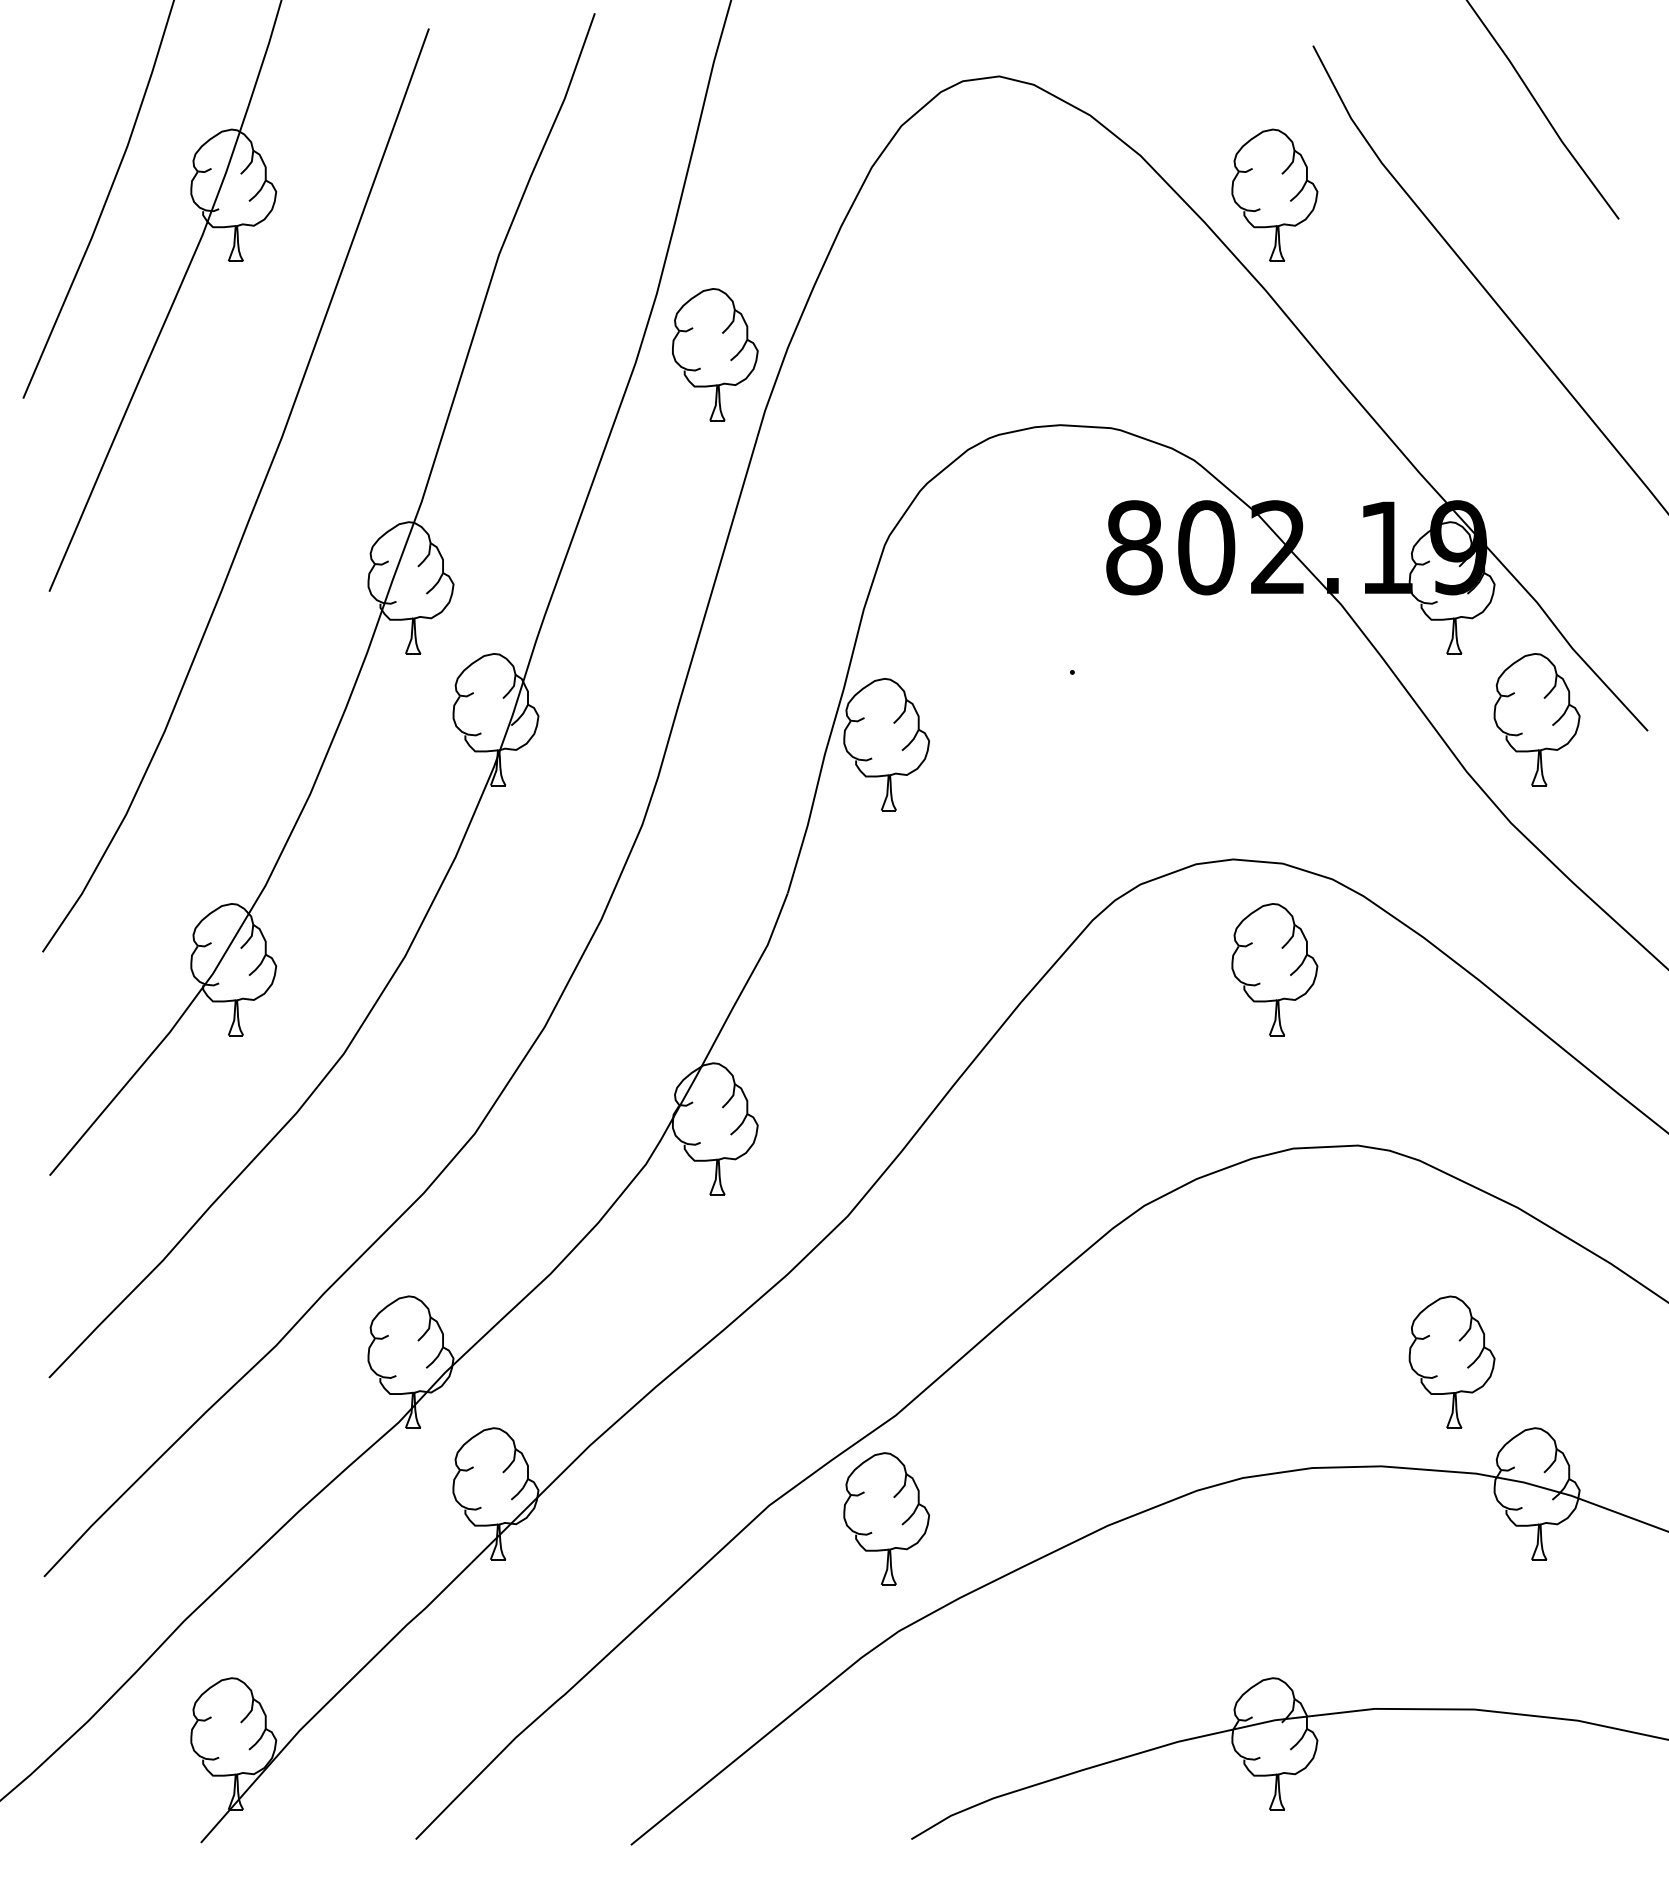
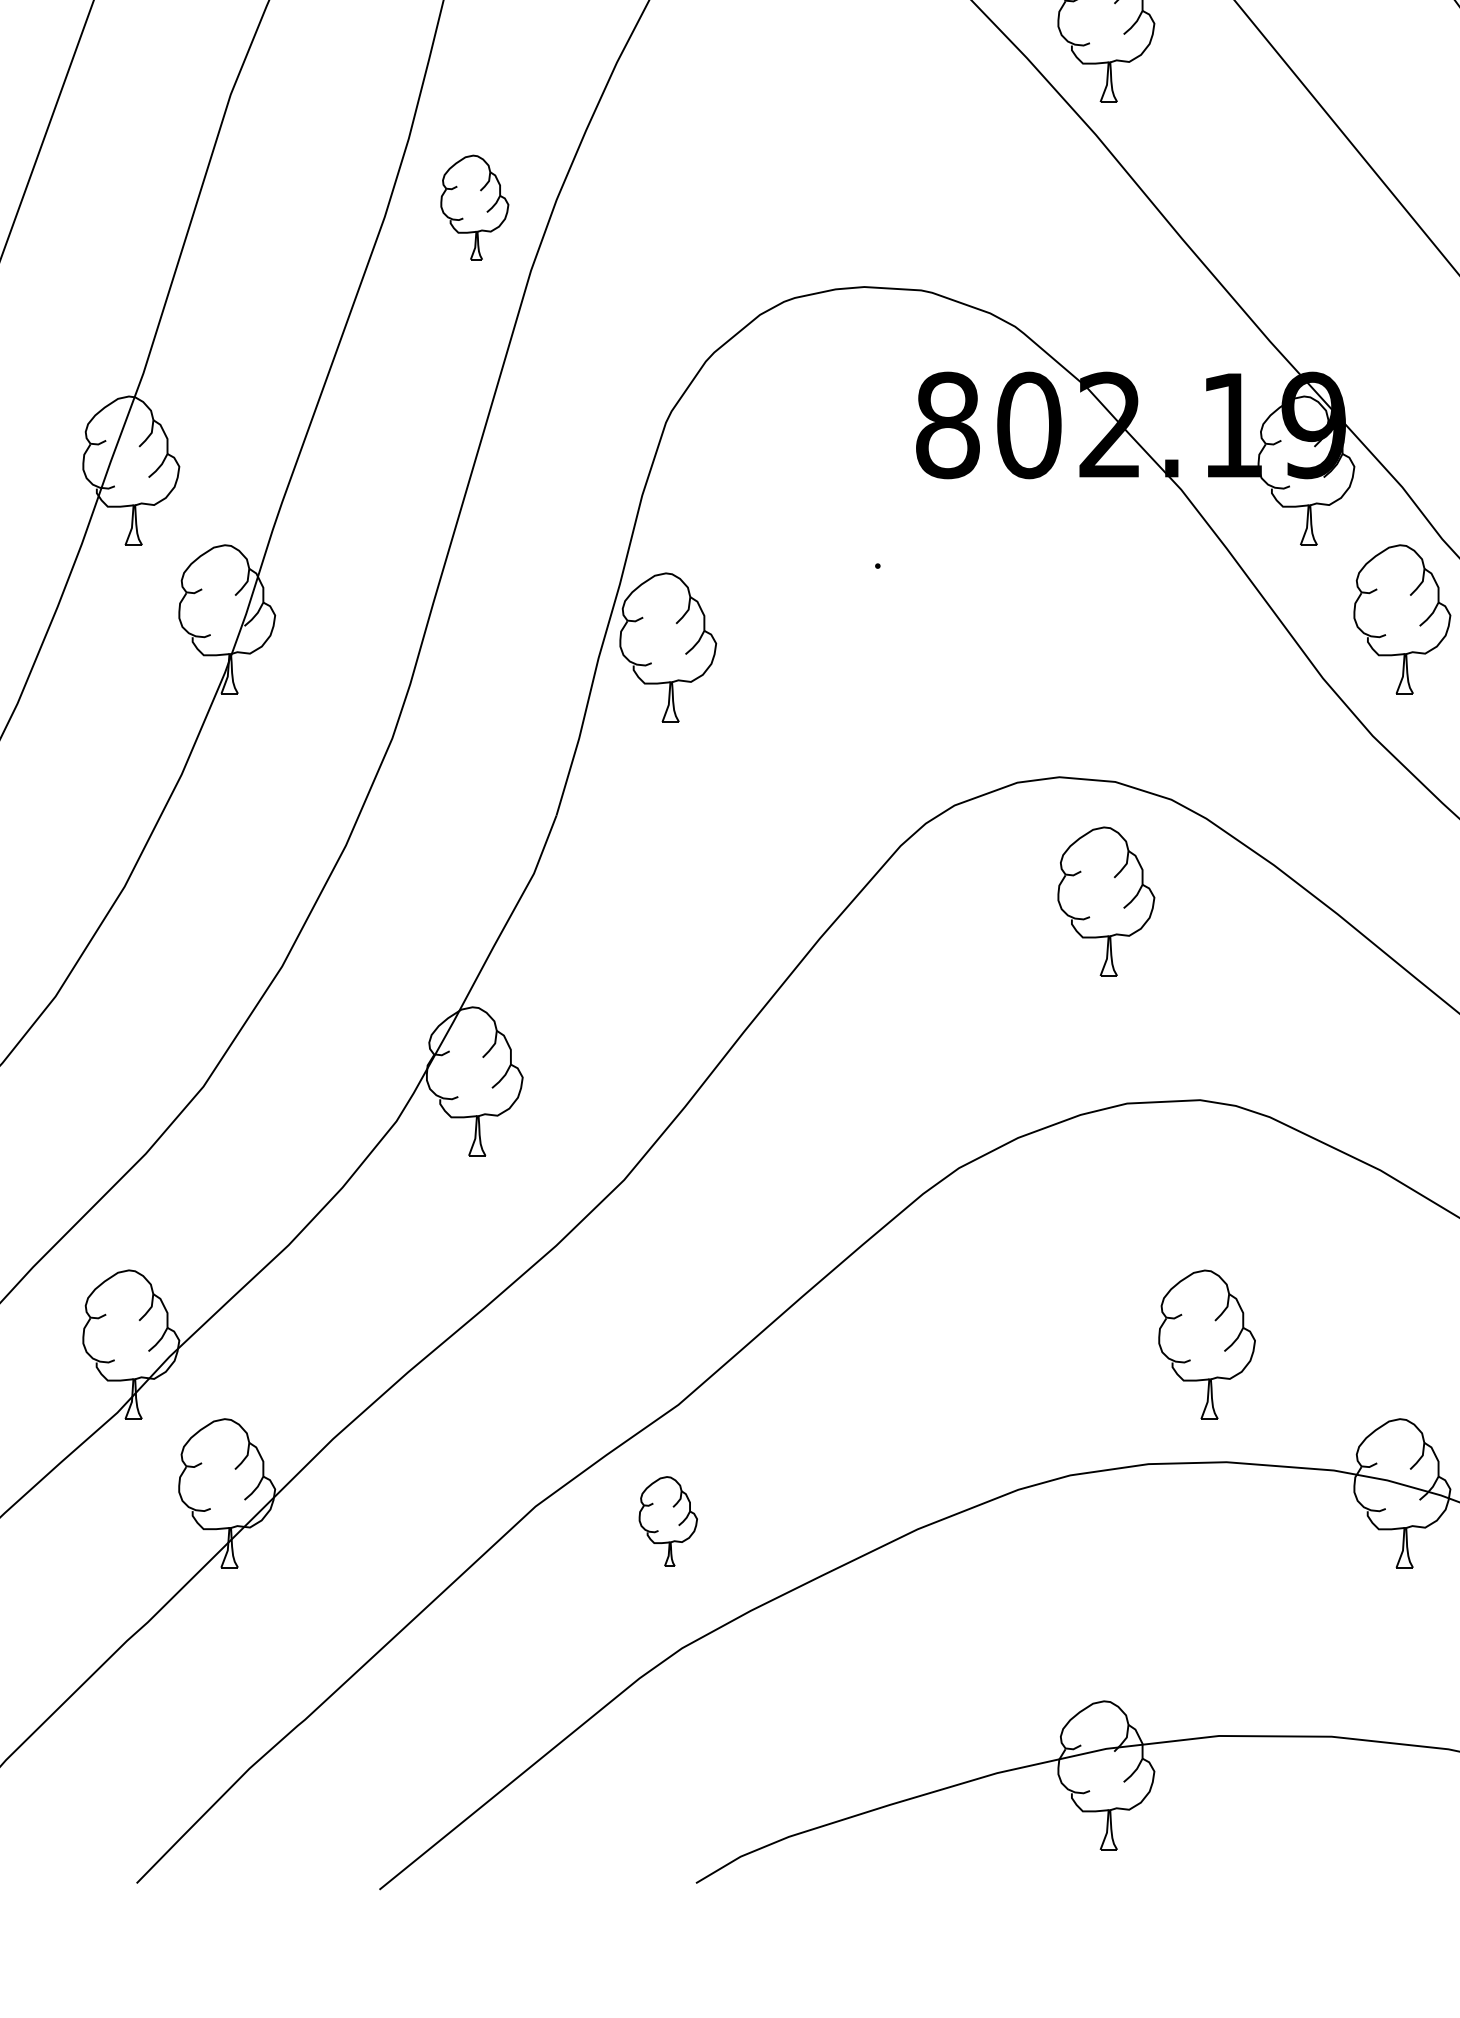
part: (715, 354) -> (474, 207), size x0.7
part: (1451, 1361) -> (1206, 1343), moved
part: (886, 1518) -> (668, 1521), size x0.6

